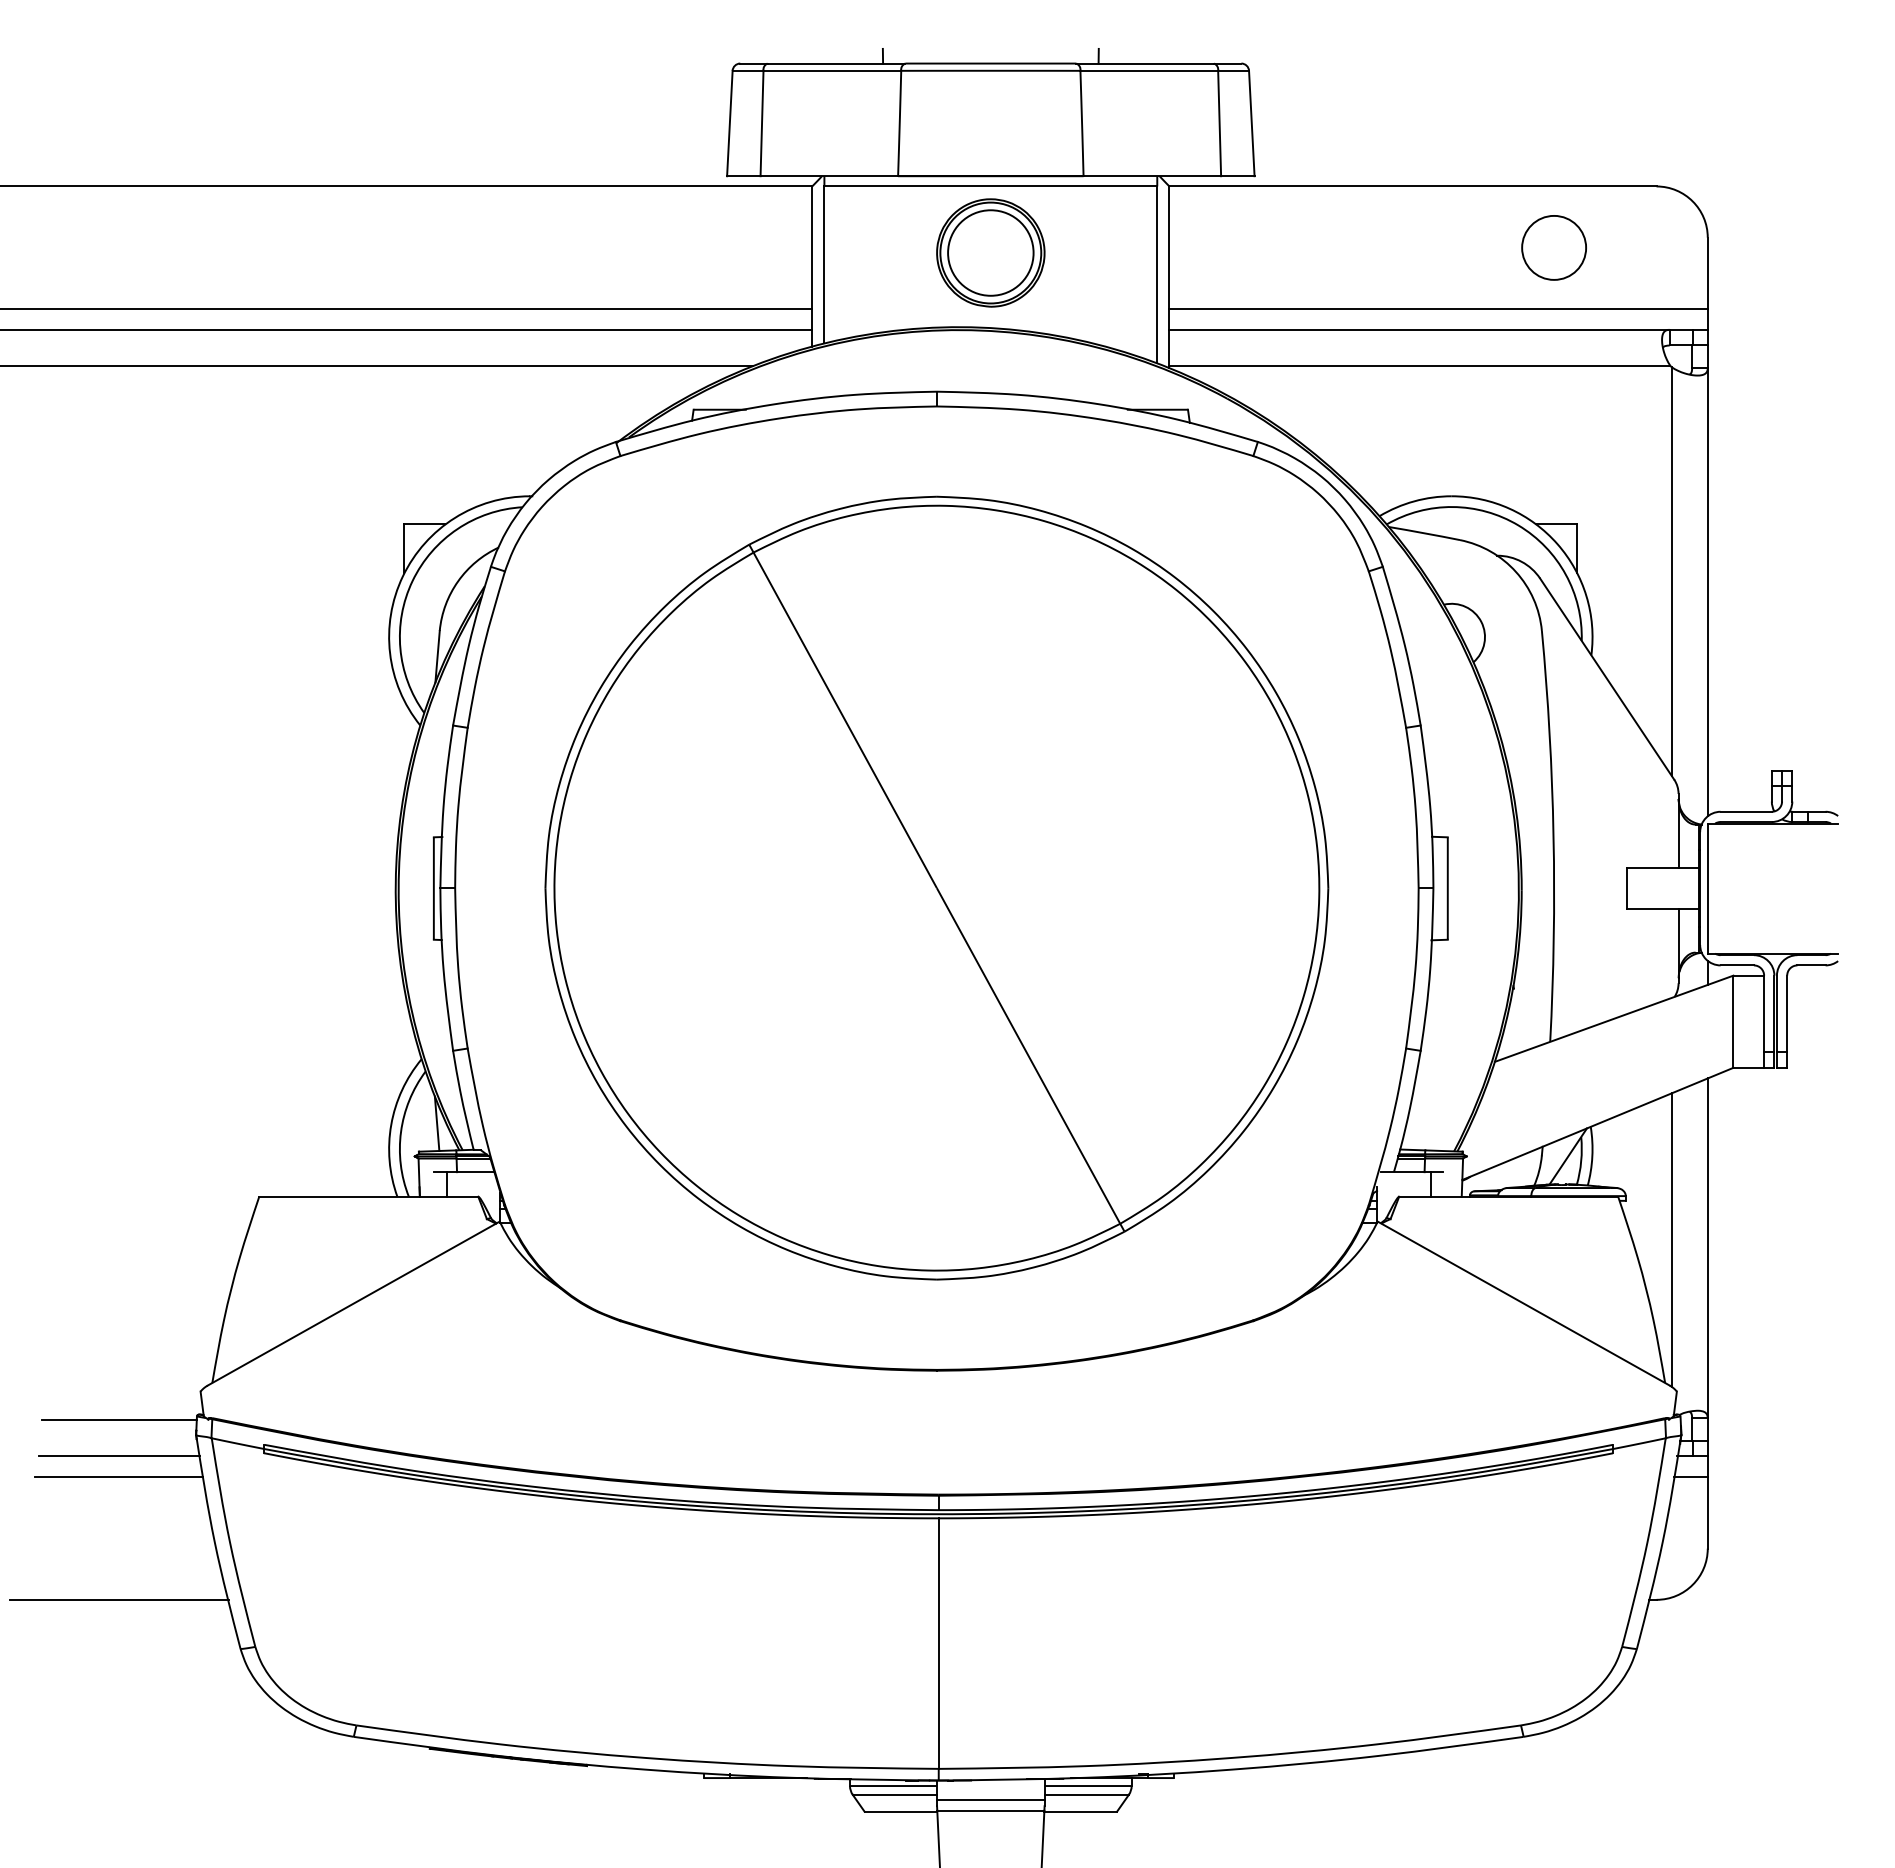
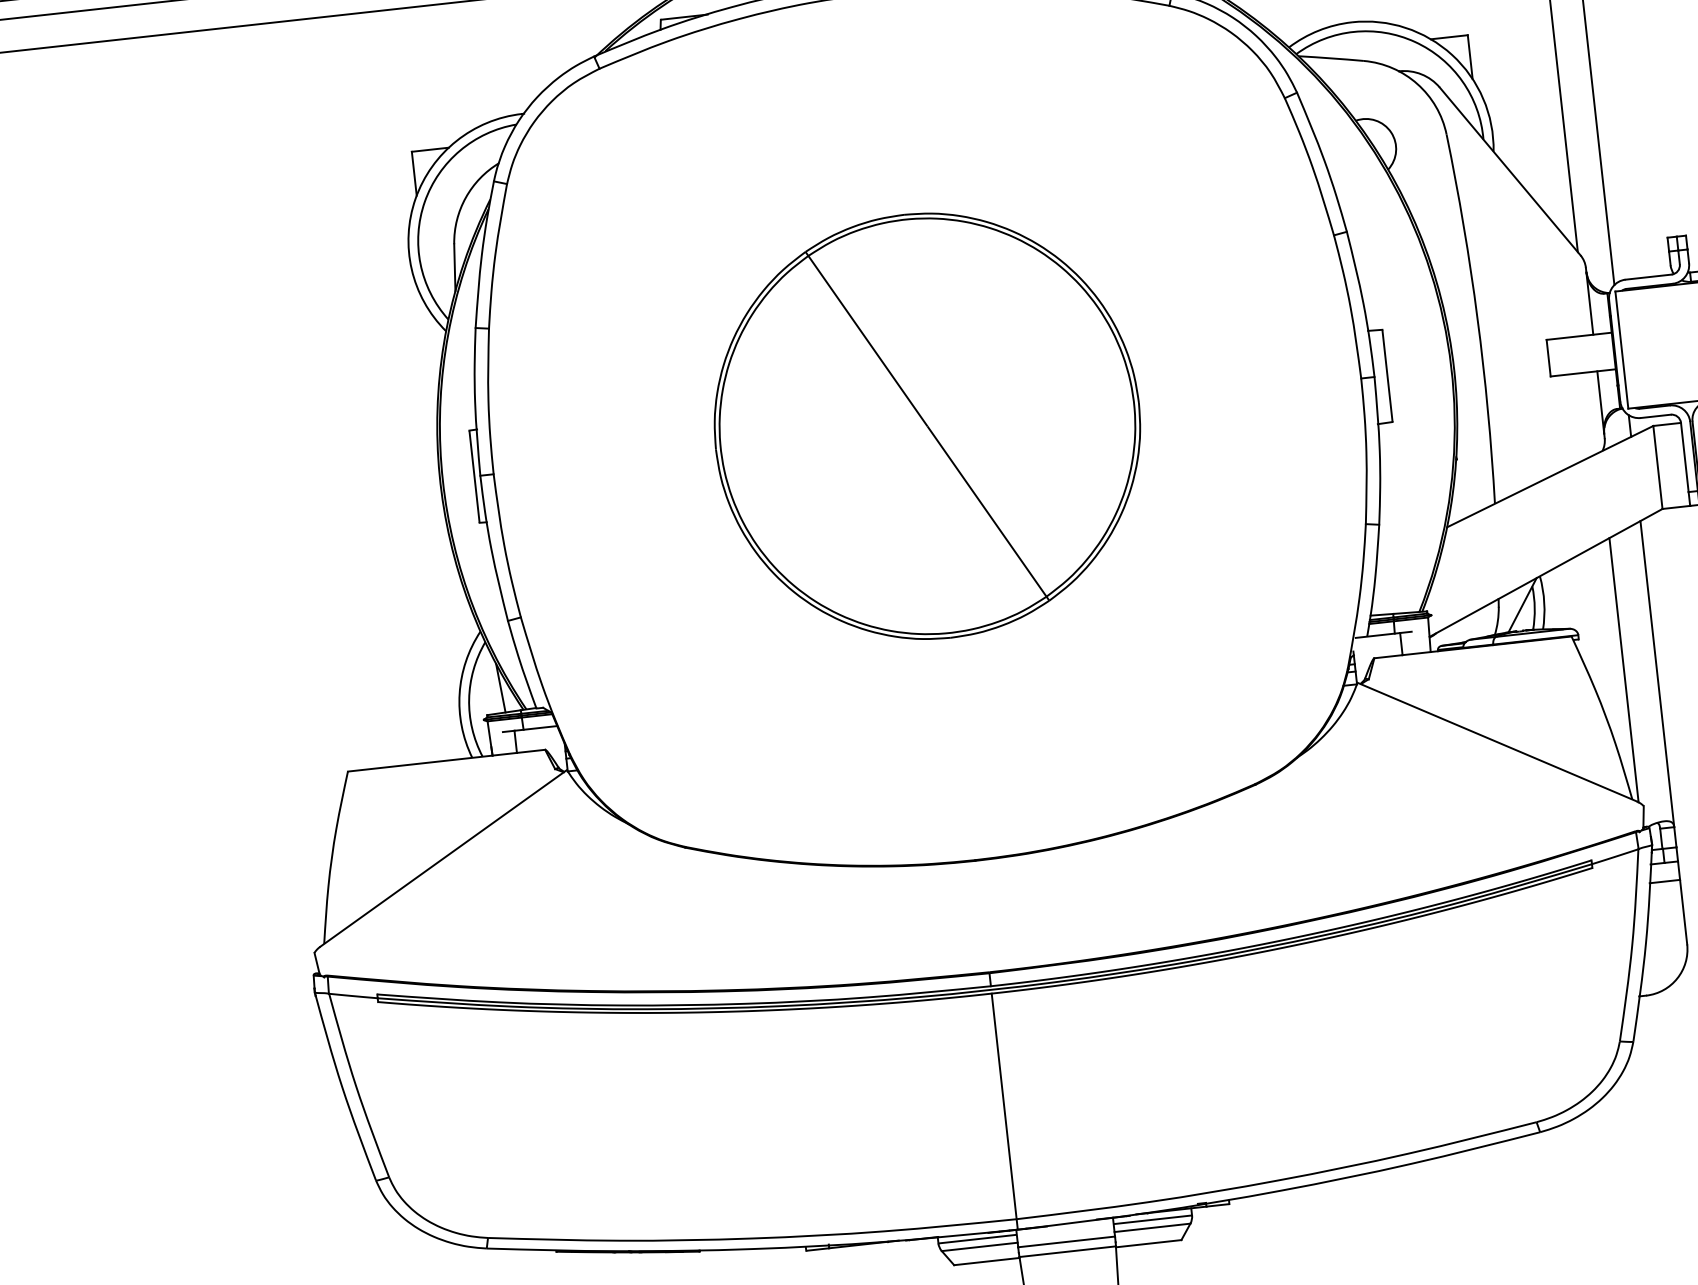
part: (936, 887) -> (927, 425), size x0.6
line: (119, 1420) -> (244, 986), removed
line: (118, 1456) -> (247, 1019), removed
line: (119, 1476) -> (249, 1037), removed
line: (119, 1599) -> (262, 1148), removed

